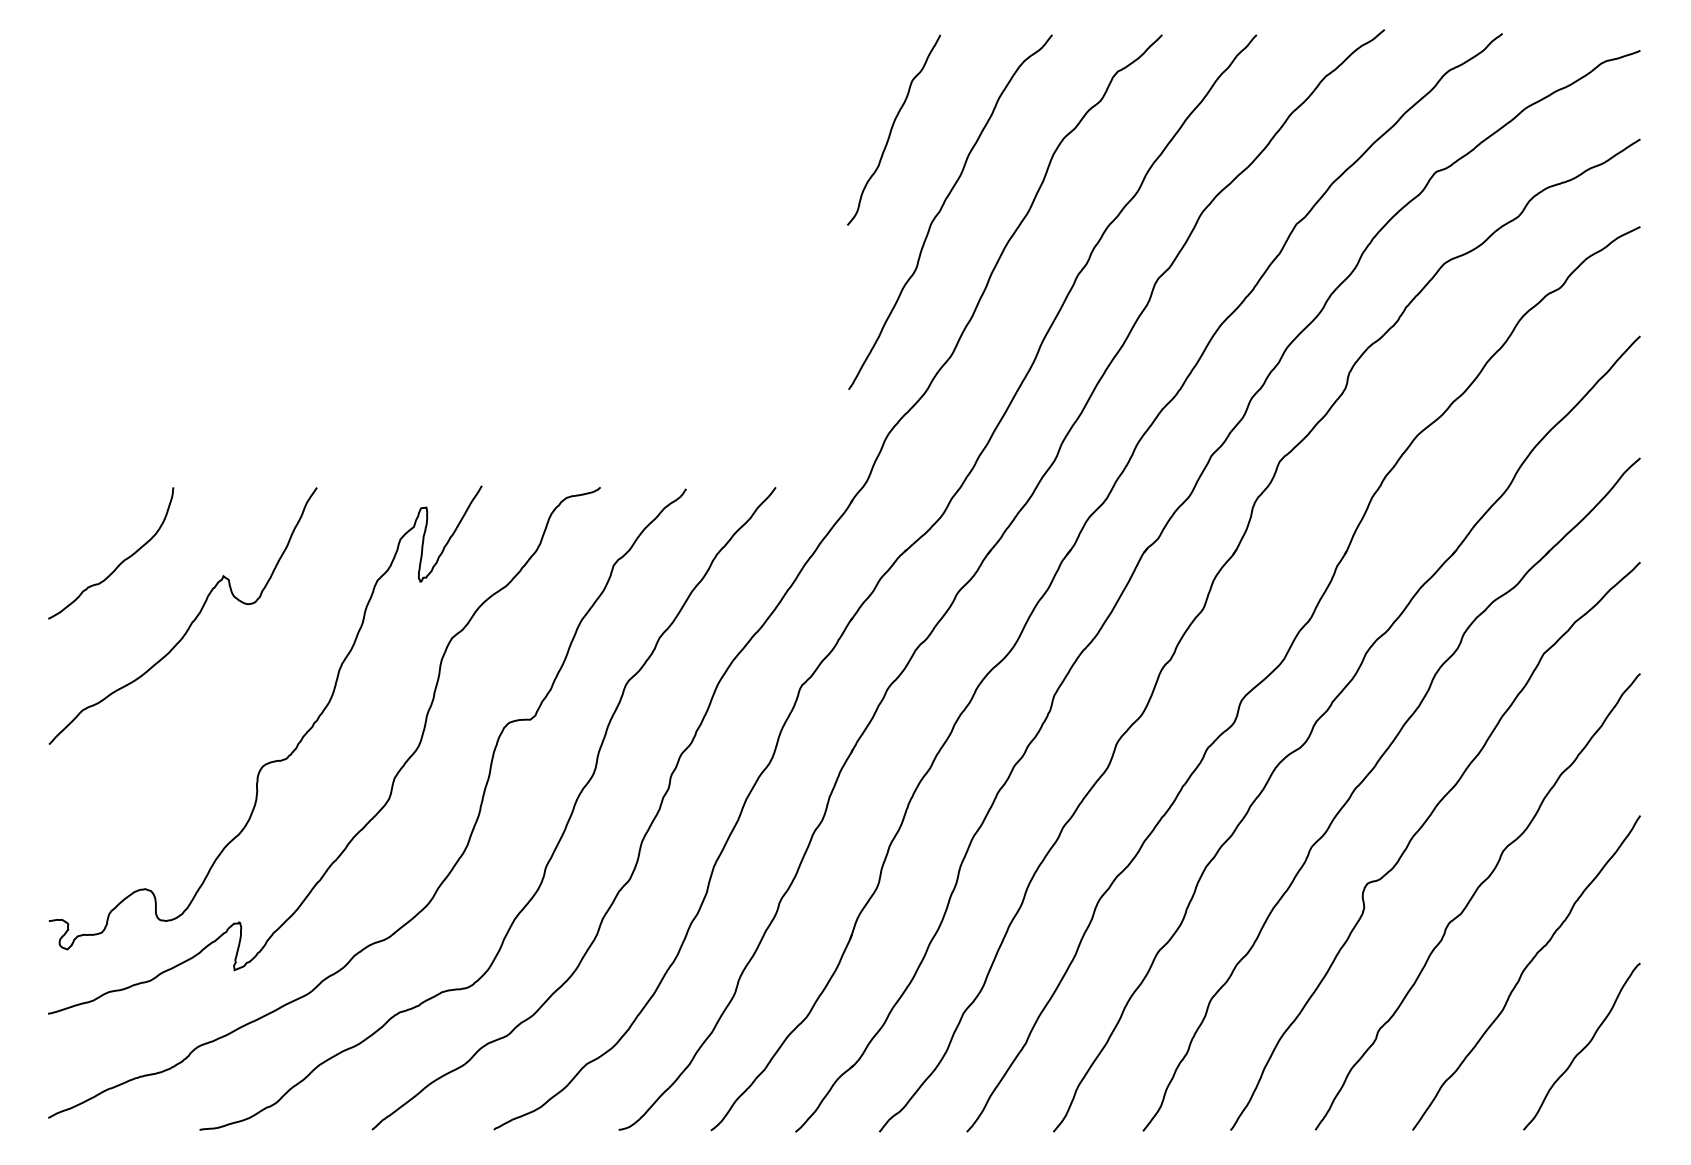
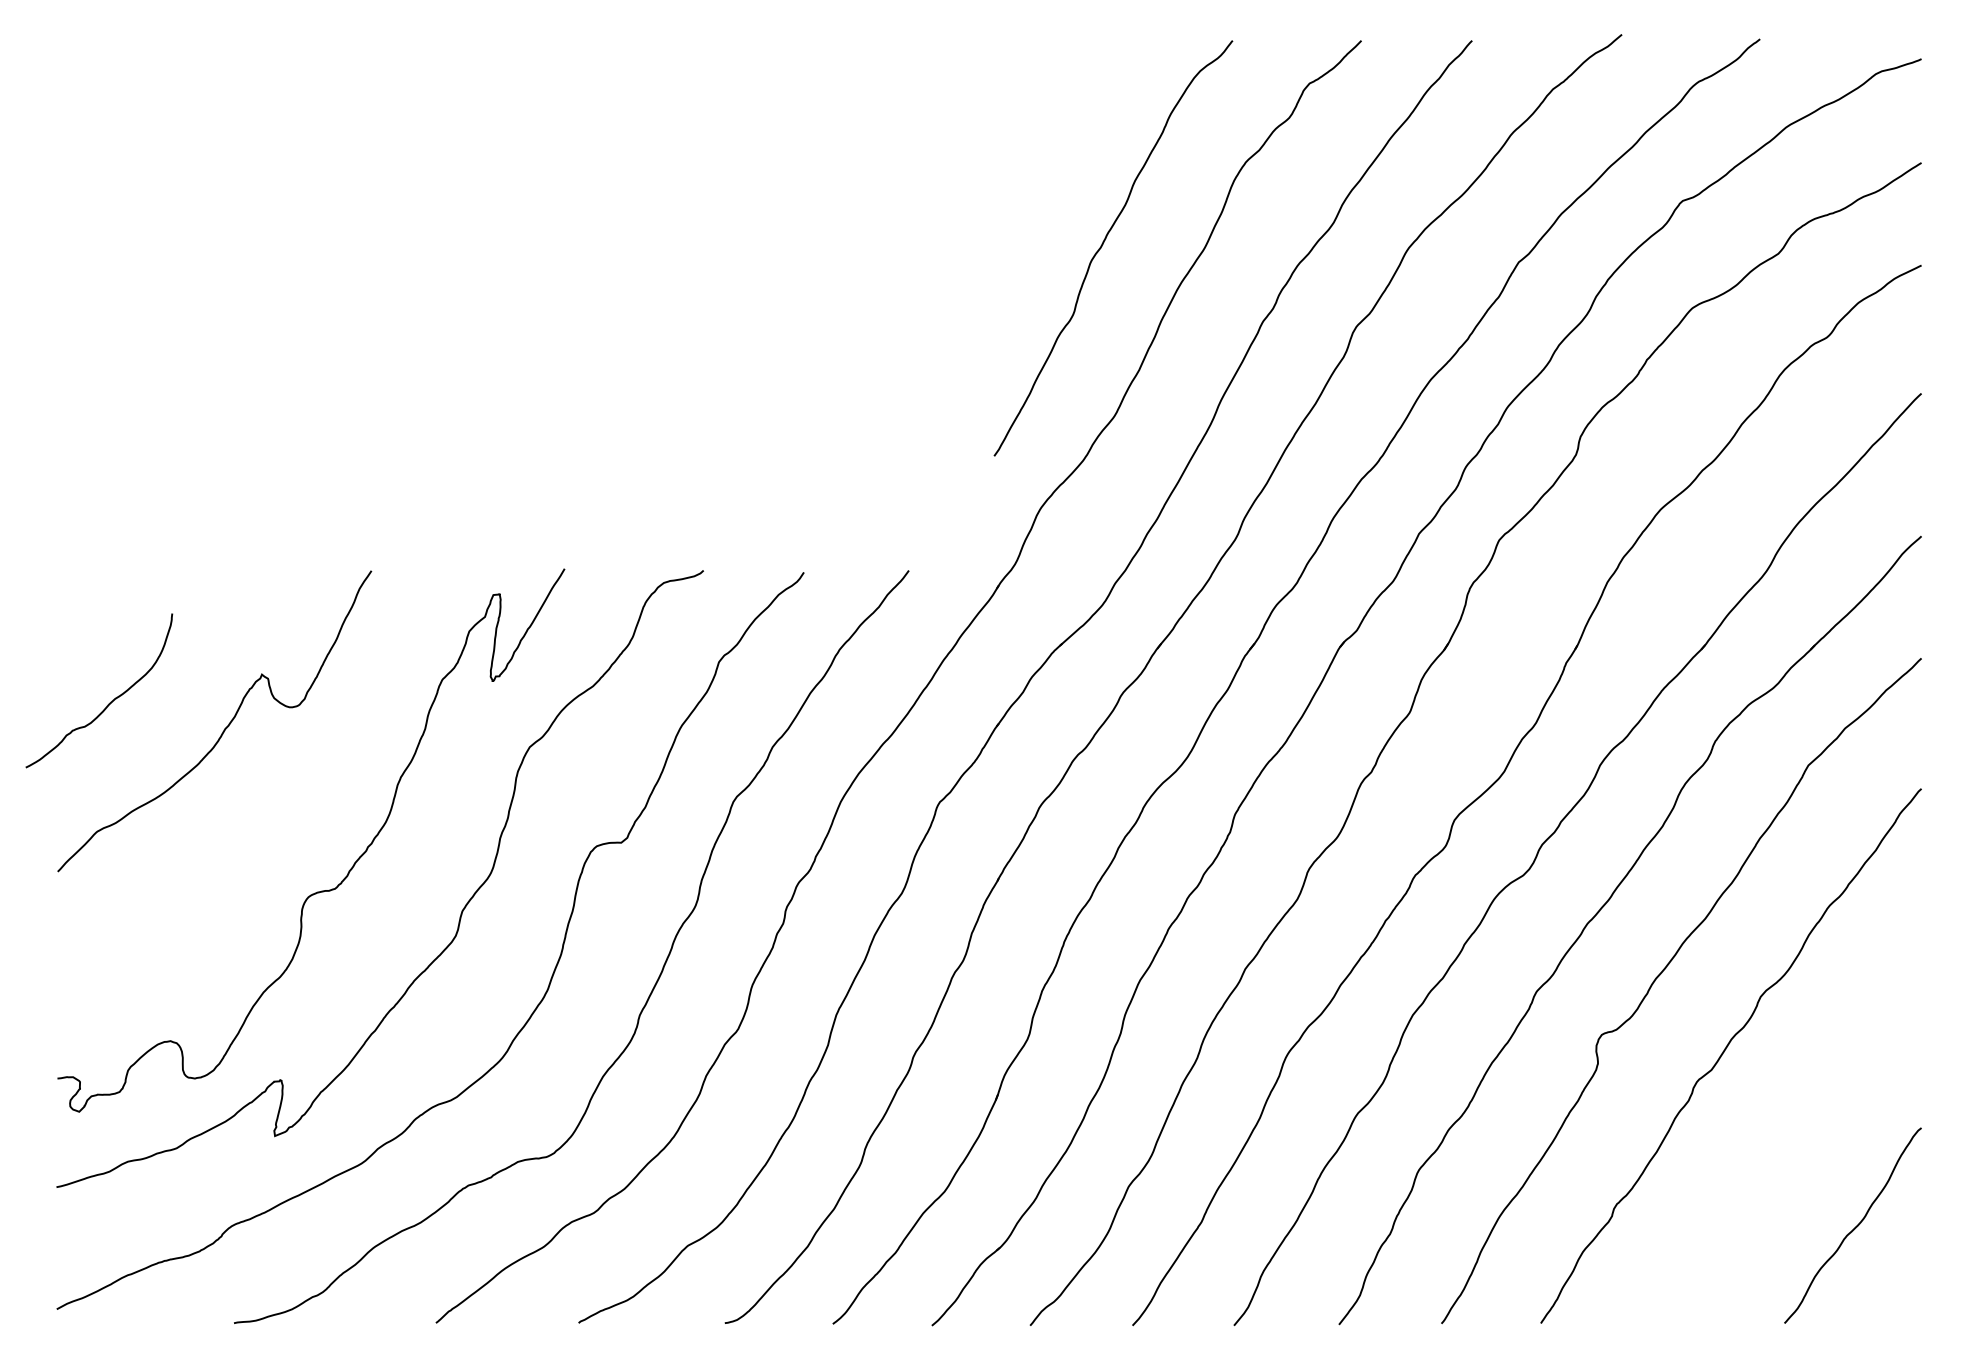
curve: (892, 129) -> (1045, 151), removed
curve: (120, 562) -> (110, 701), moved
curve: (1525, 970) -> (1786, 1136), removed

